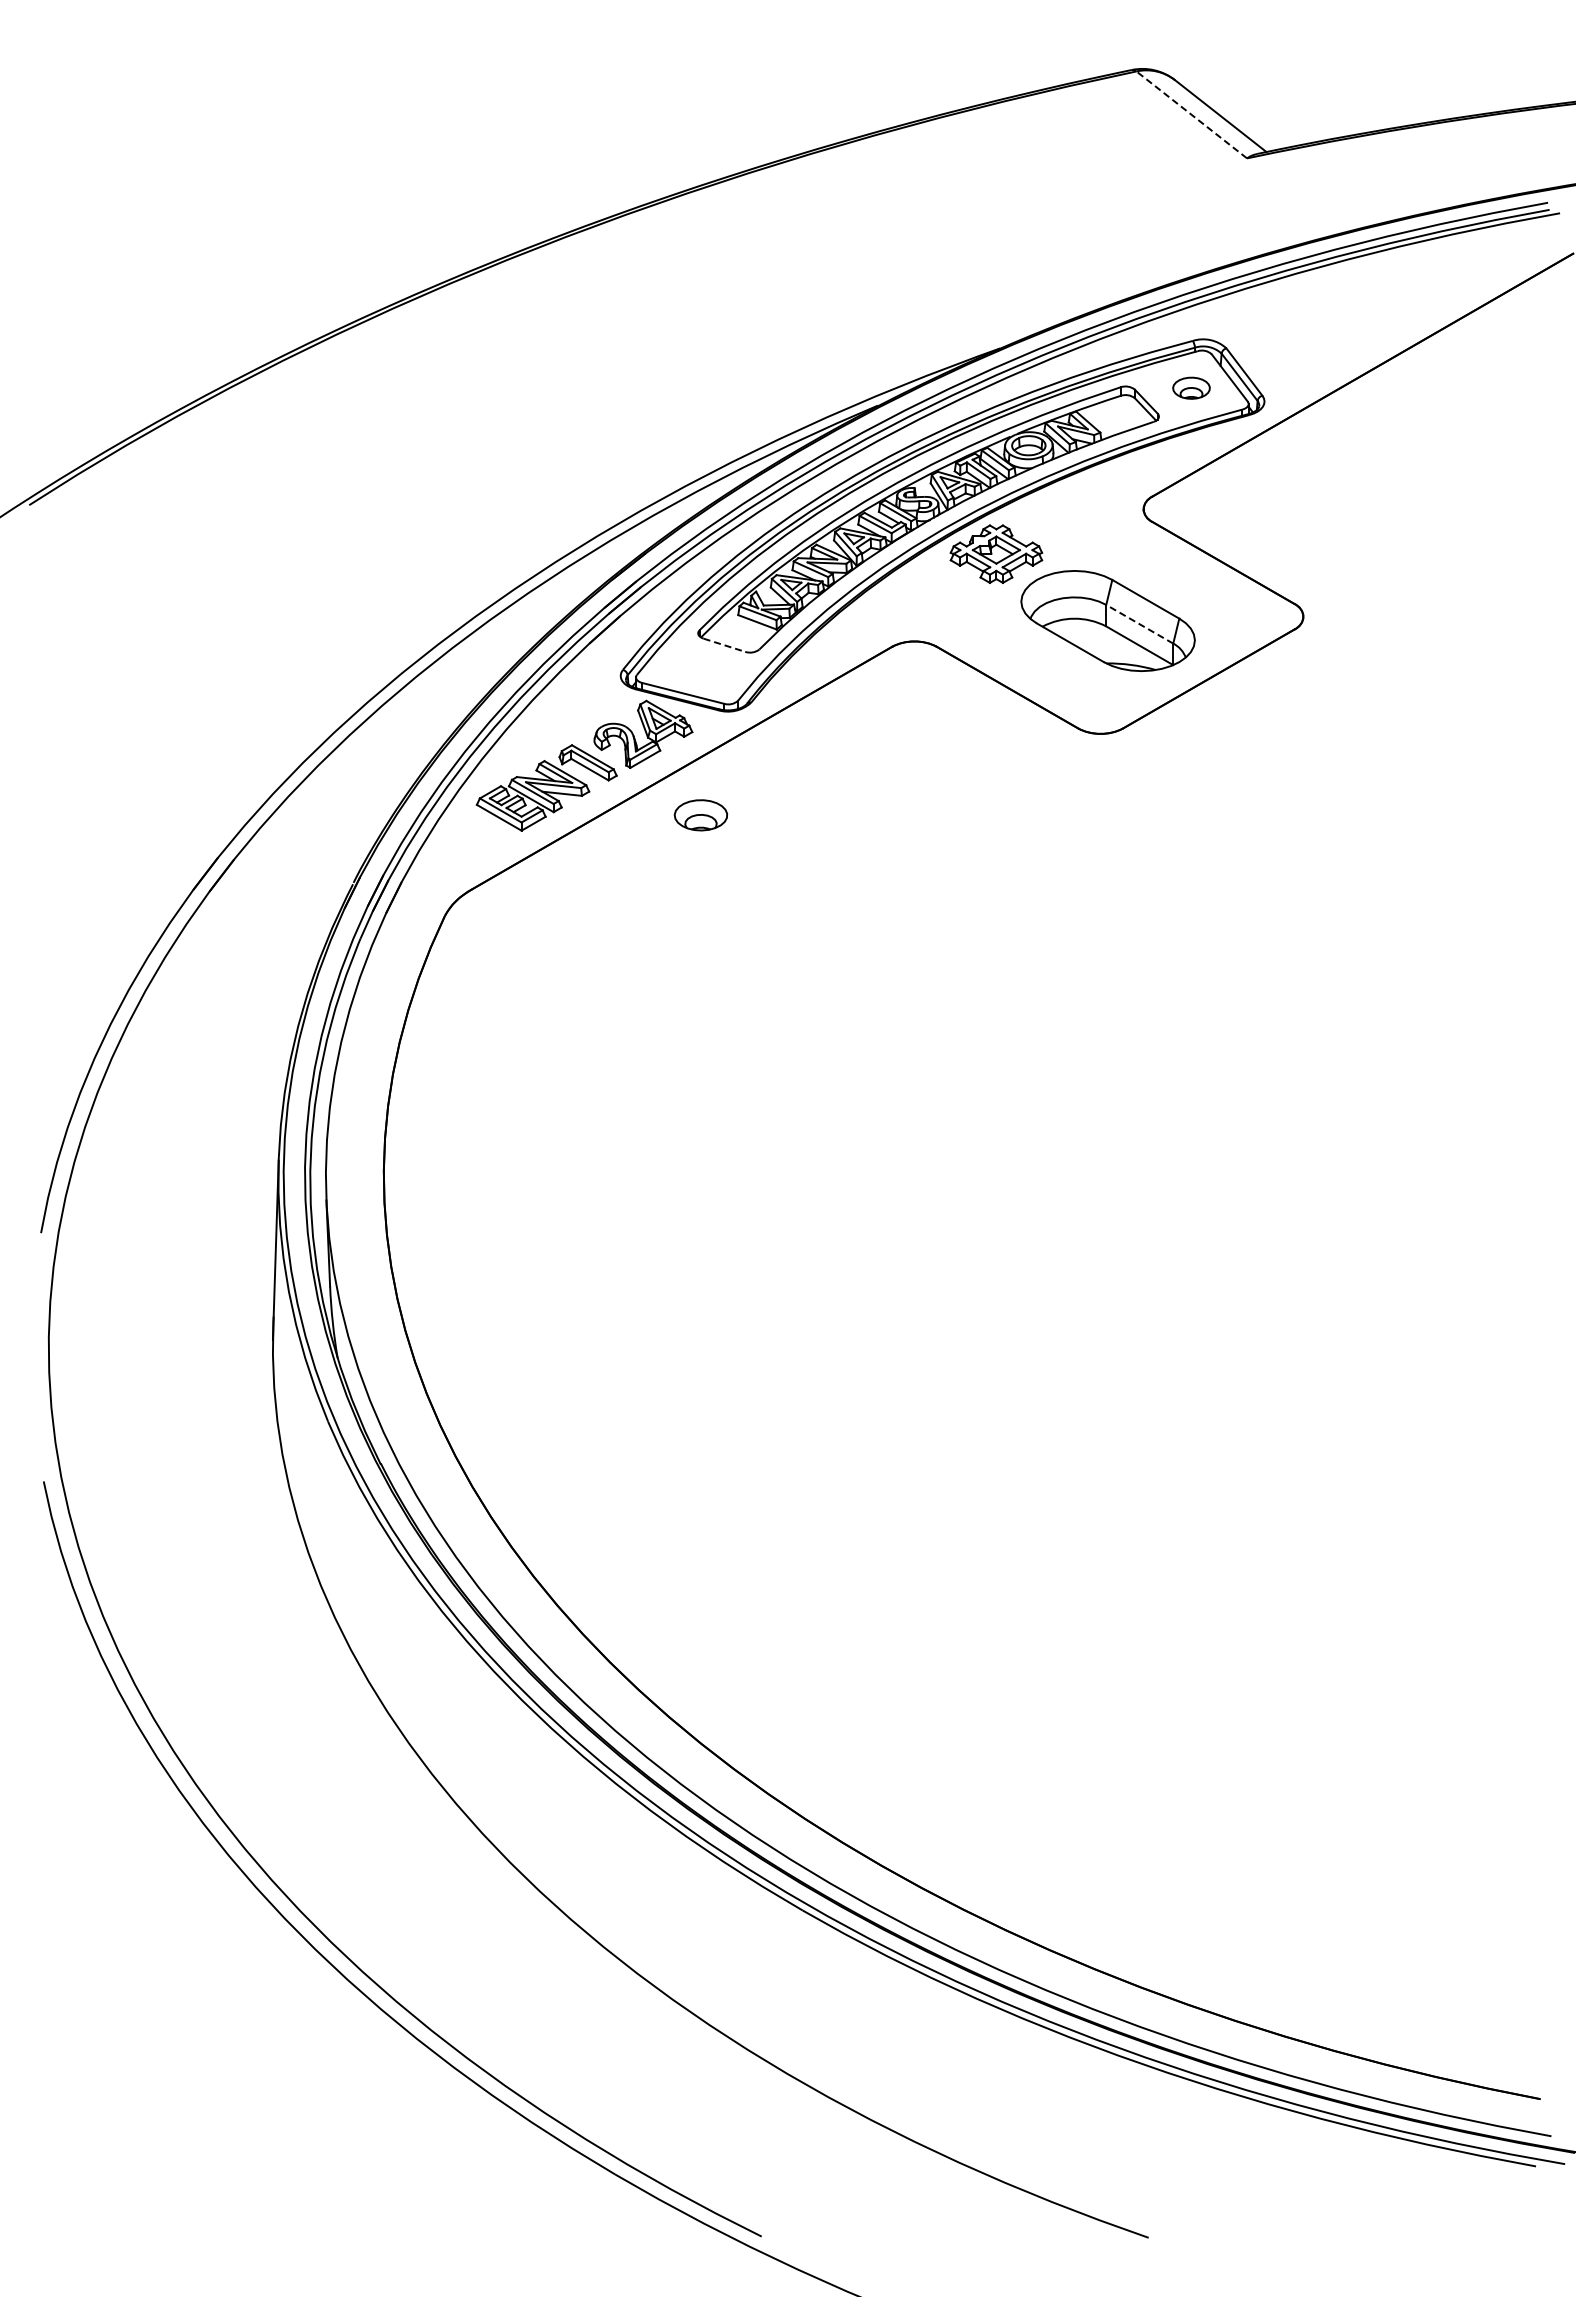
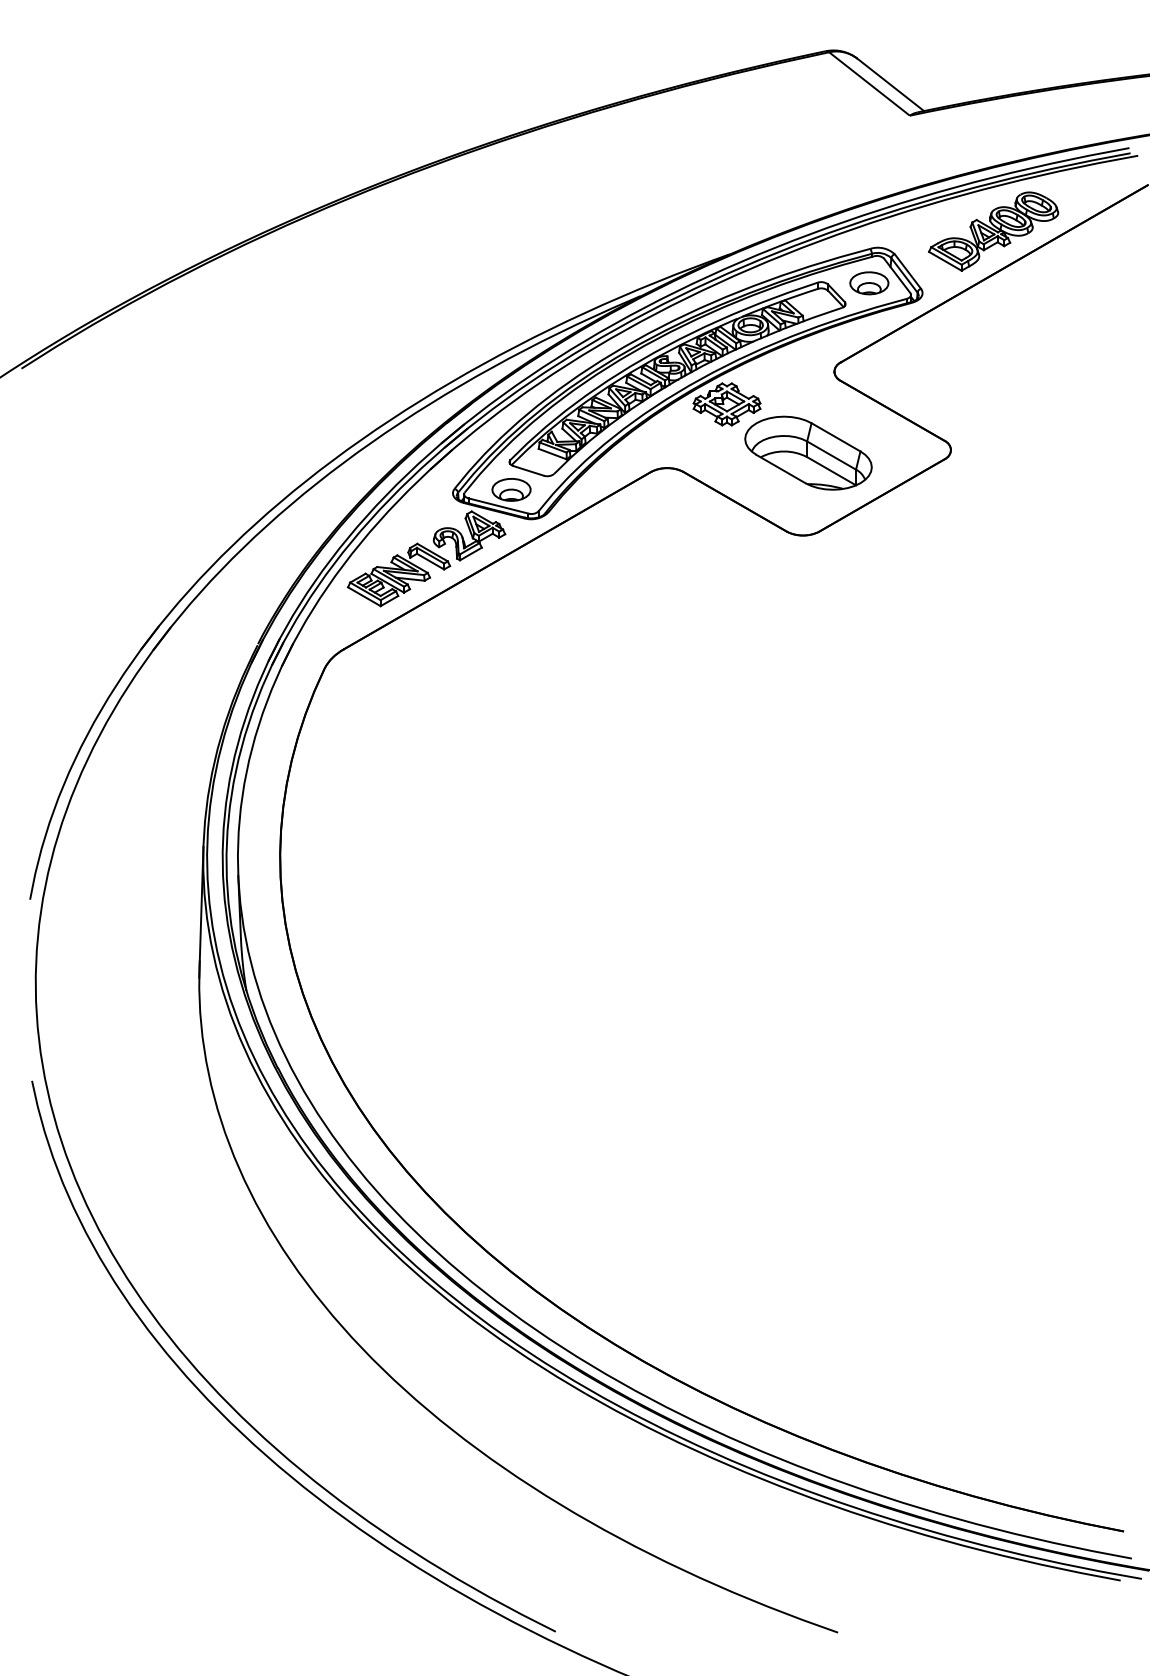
line: (1192, 115) -> (870, 84), dashed -> solid
part: (1361, 316) -> (993, 231), added
part: (1191, 388) -> (869, 283), size x1.43
line: (1139, 624) -> (831, 455), dashed -> solid
line: (724, 645) -> (528, 471), dashed -> solid
part: (700, 815) -> (511, 490), moved

